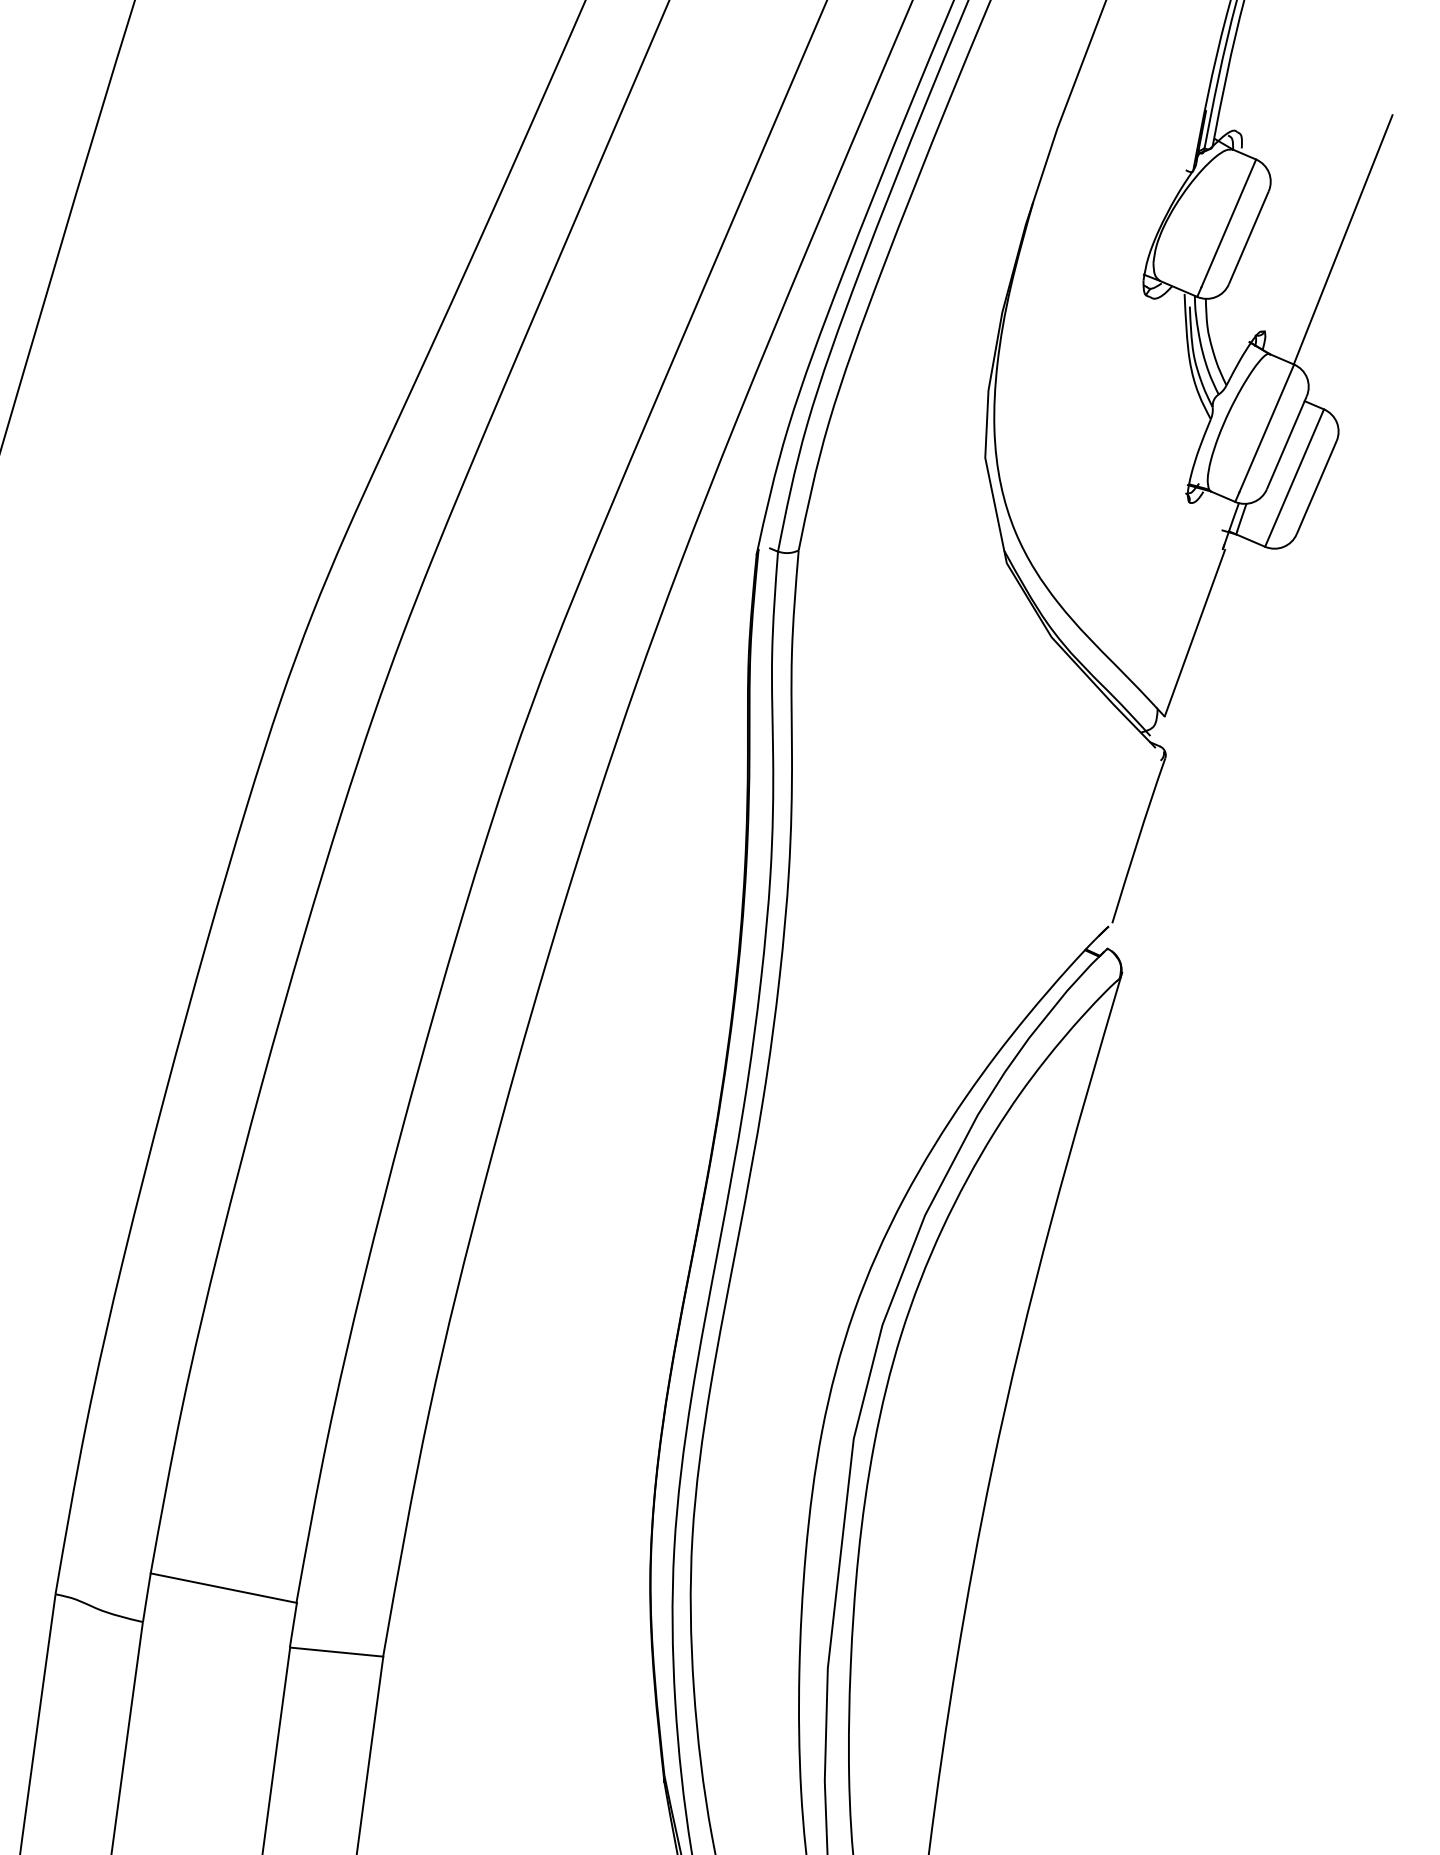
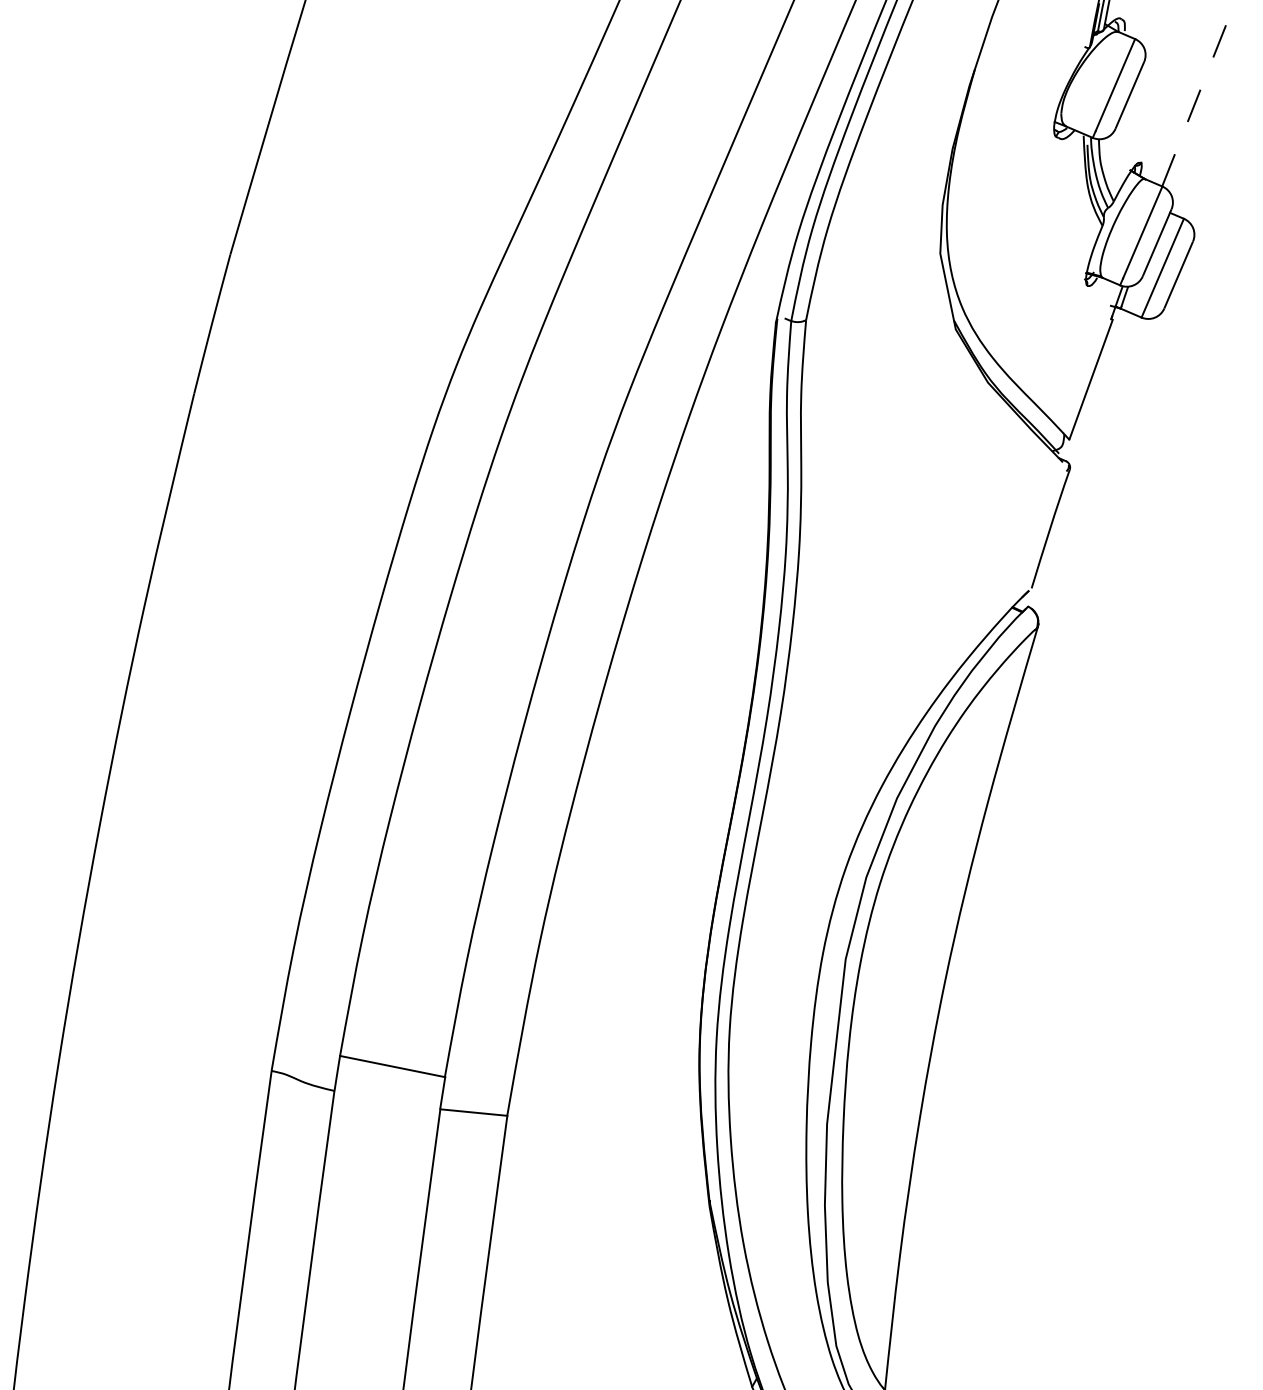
line: (1342, 239) -> (1197, 96), solid -> dashed

